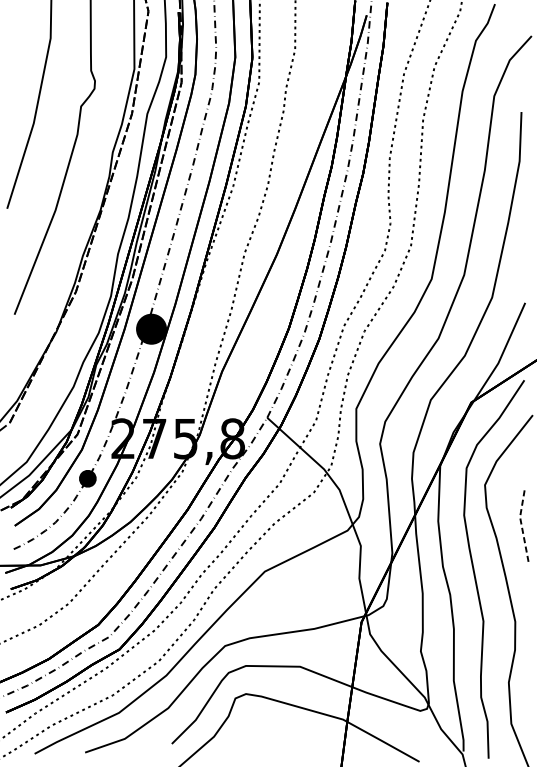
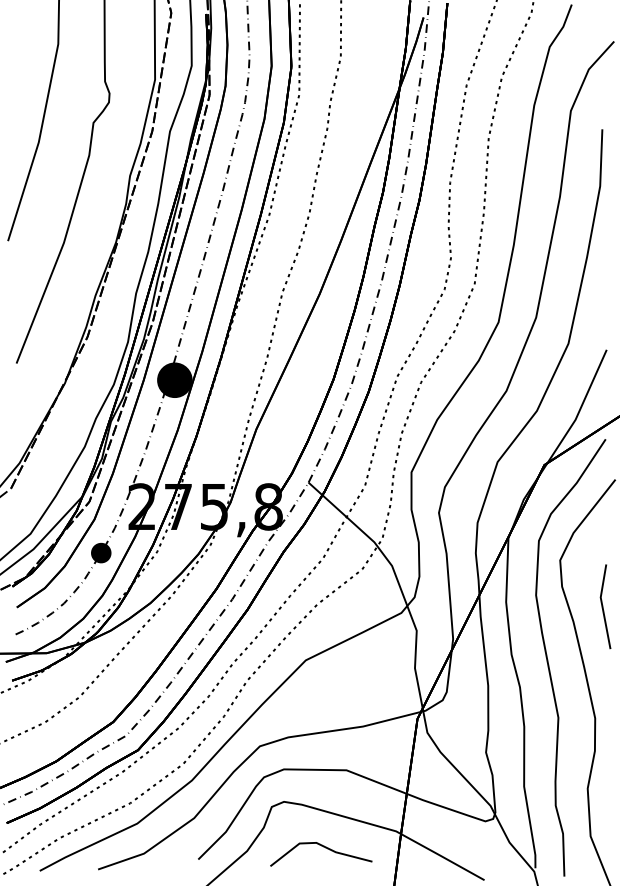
line: (521, 524) -> (602, 606), dashed -> solid
line: (281, 734) -> (325, 848), added

